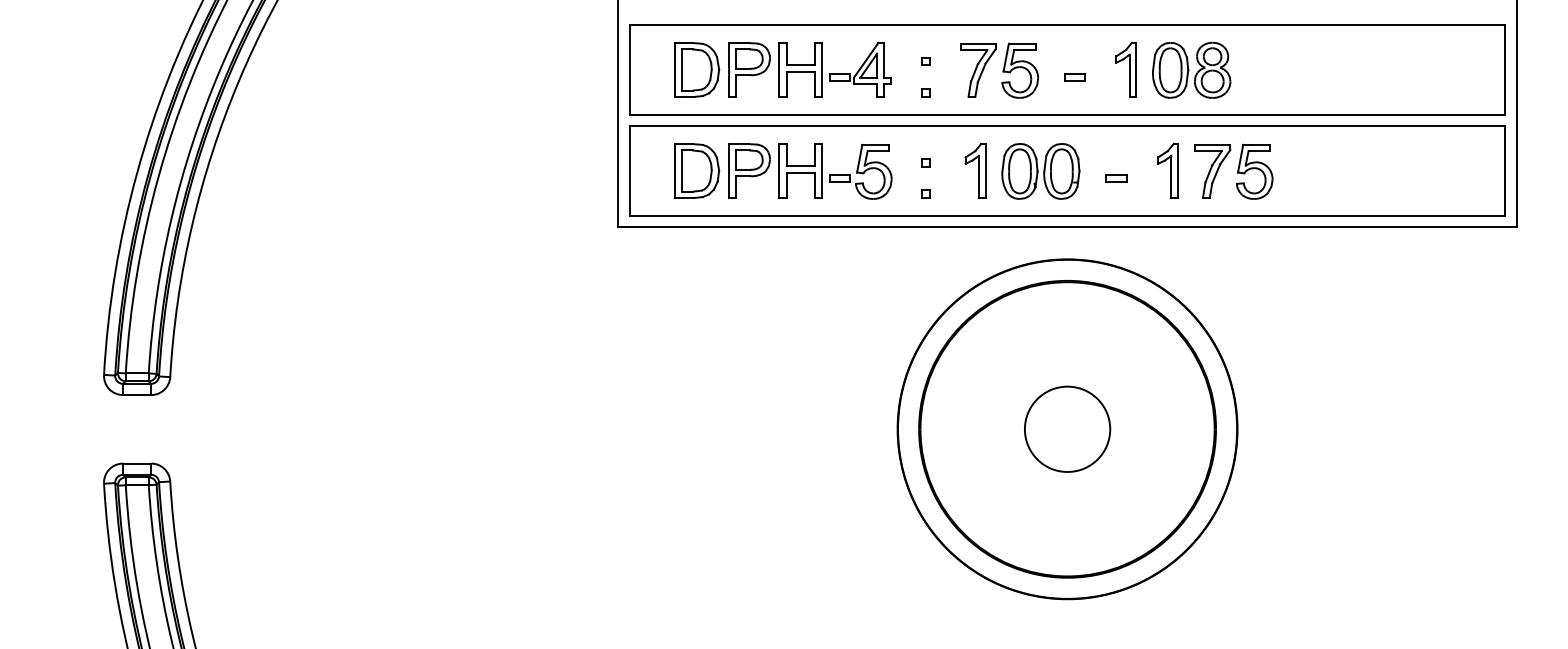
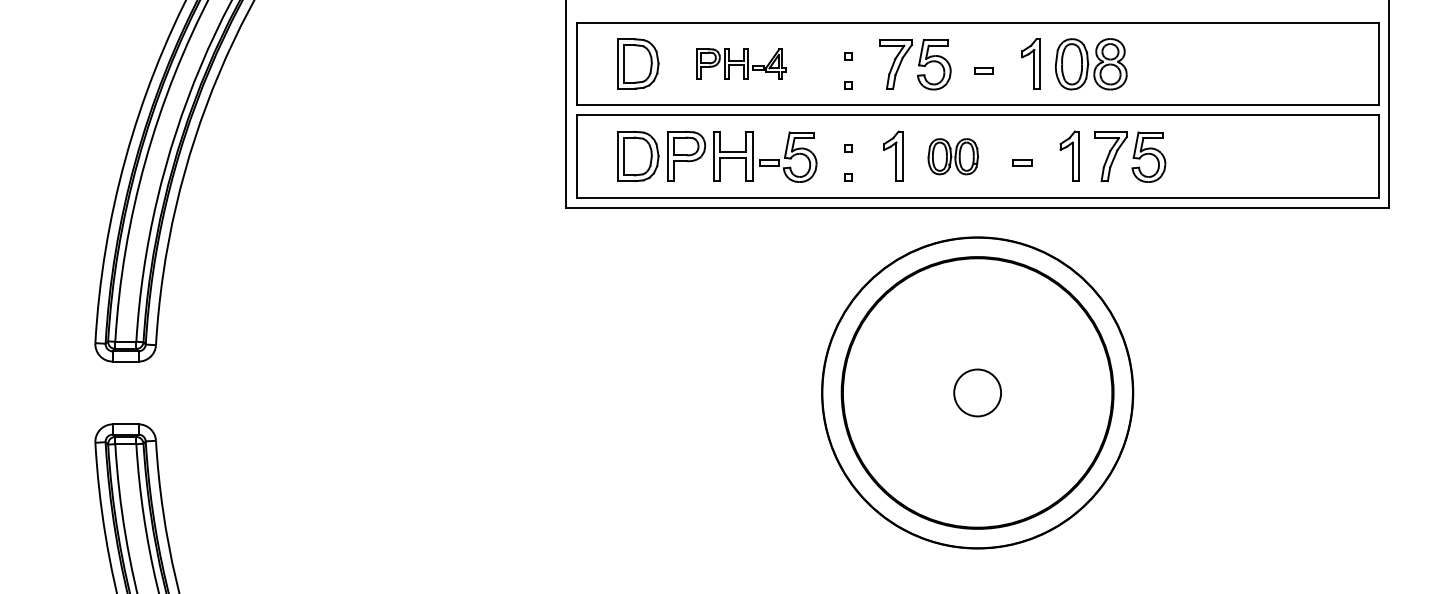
part: (809, 69) -> (741, 63), size x0.6
part: (1041, 171) -> (953, 156), size x0.7
circle: (1067, 428) -> (977, 392), size x0.6

